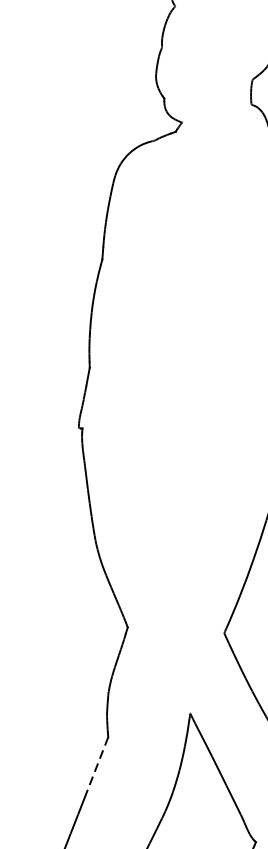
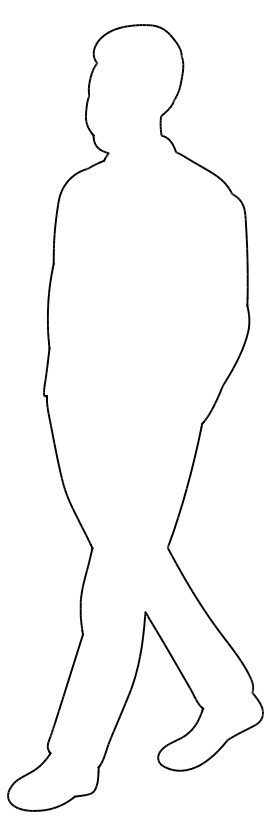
line: (96, 765) -> (75, 657), dashed -> solid

